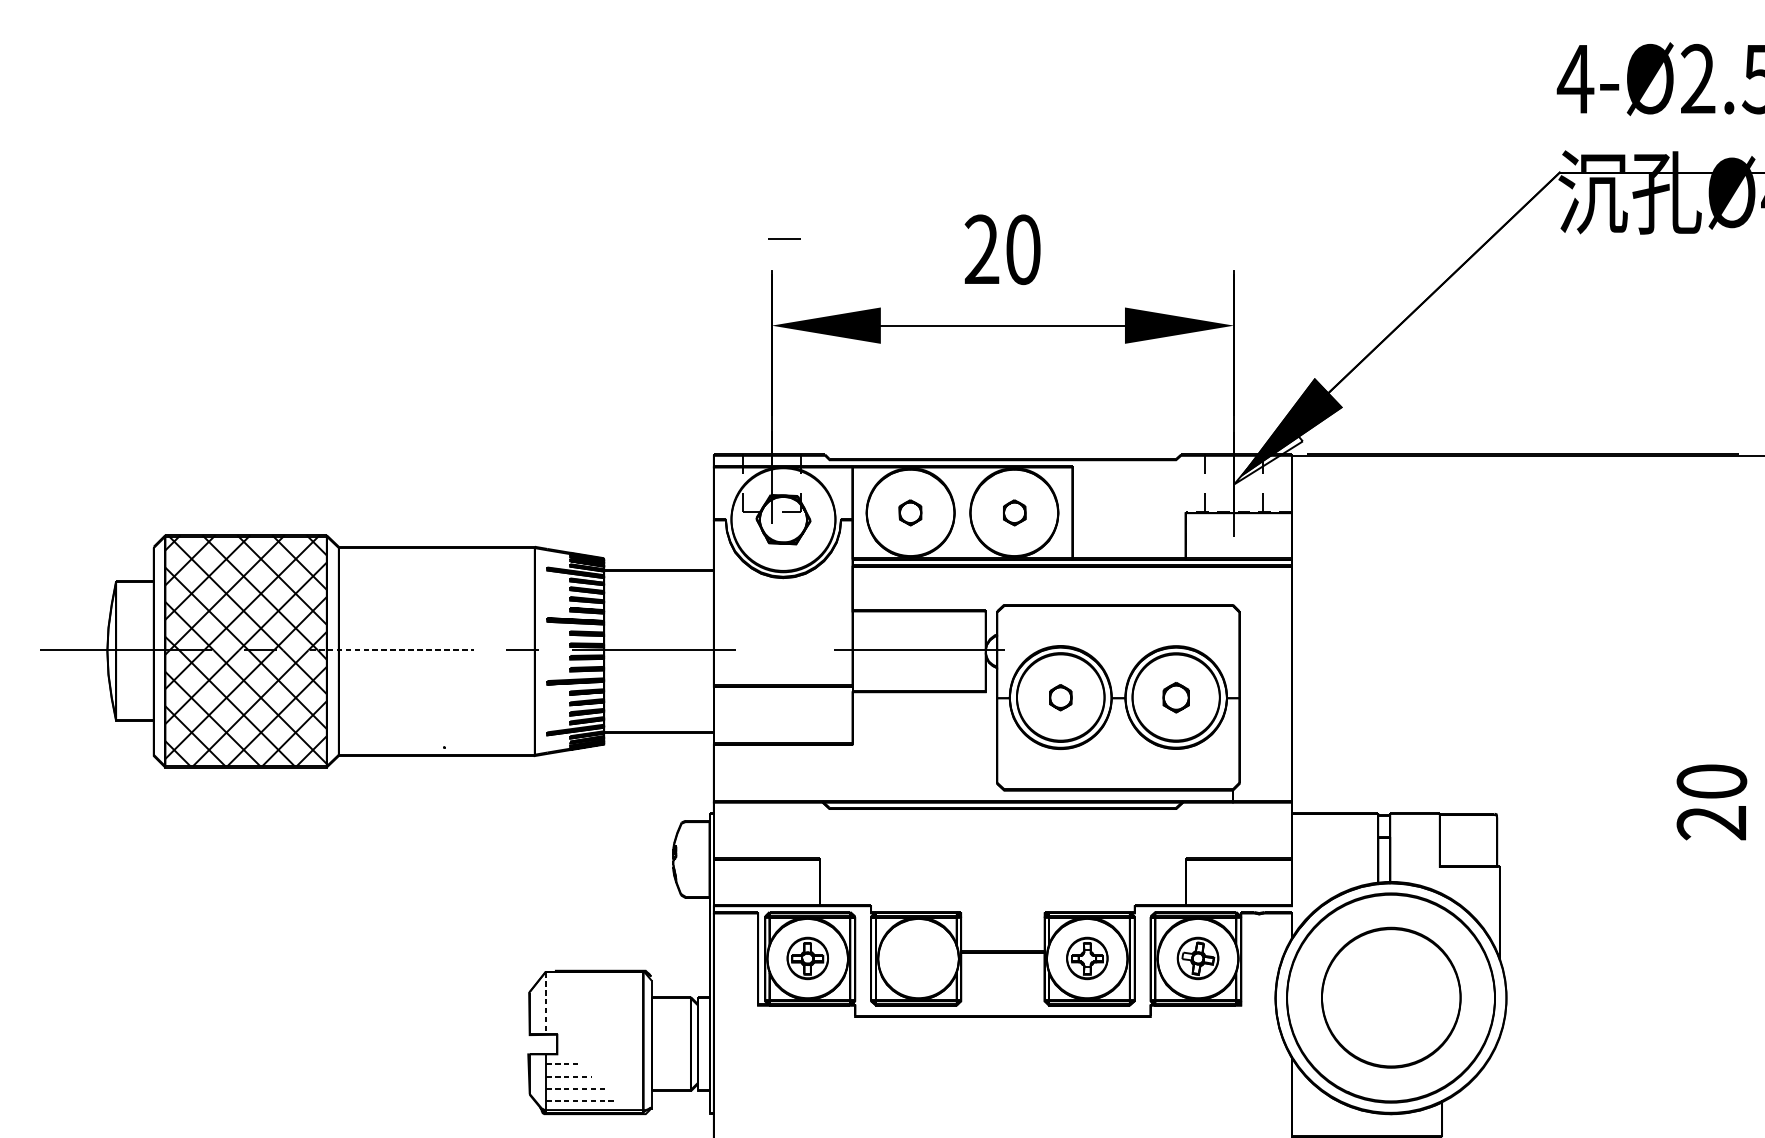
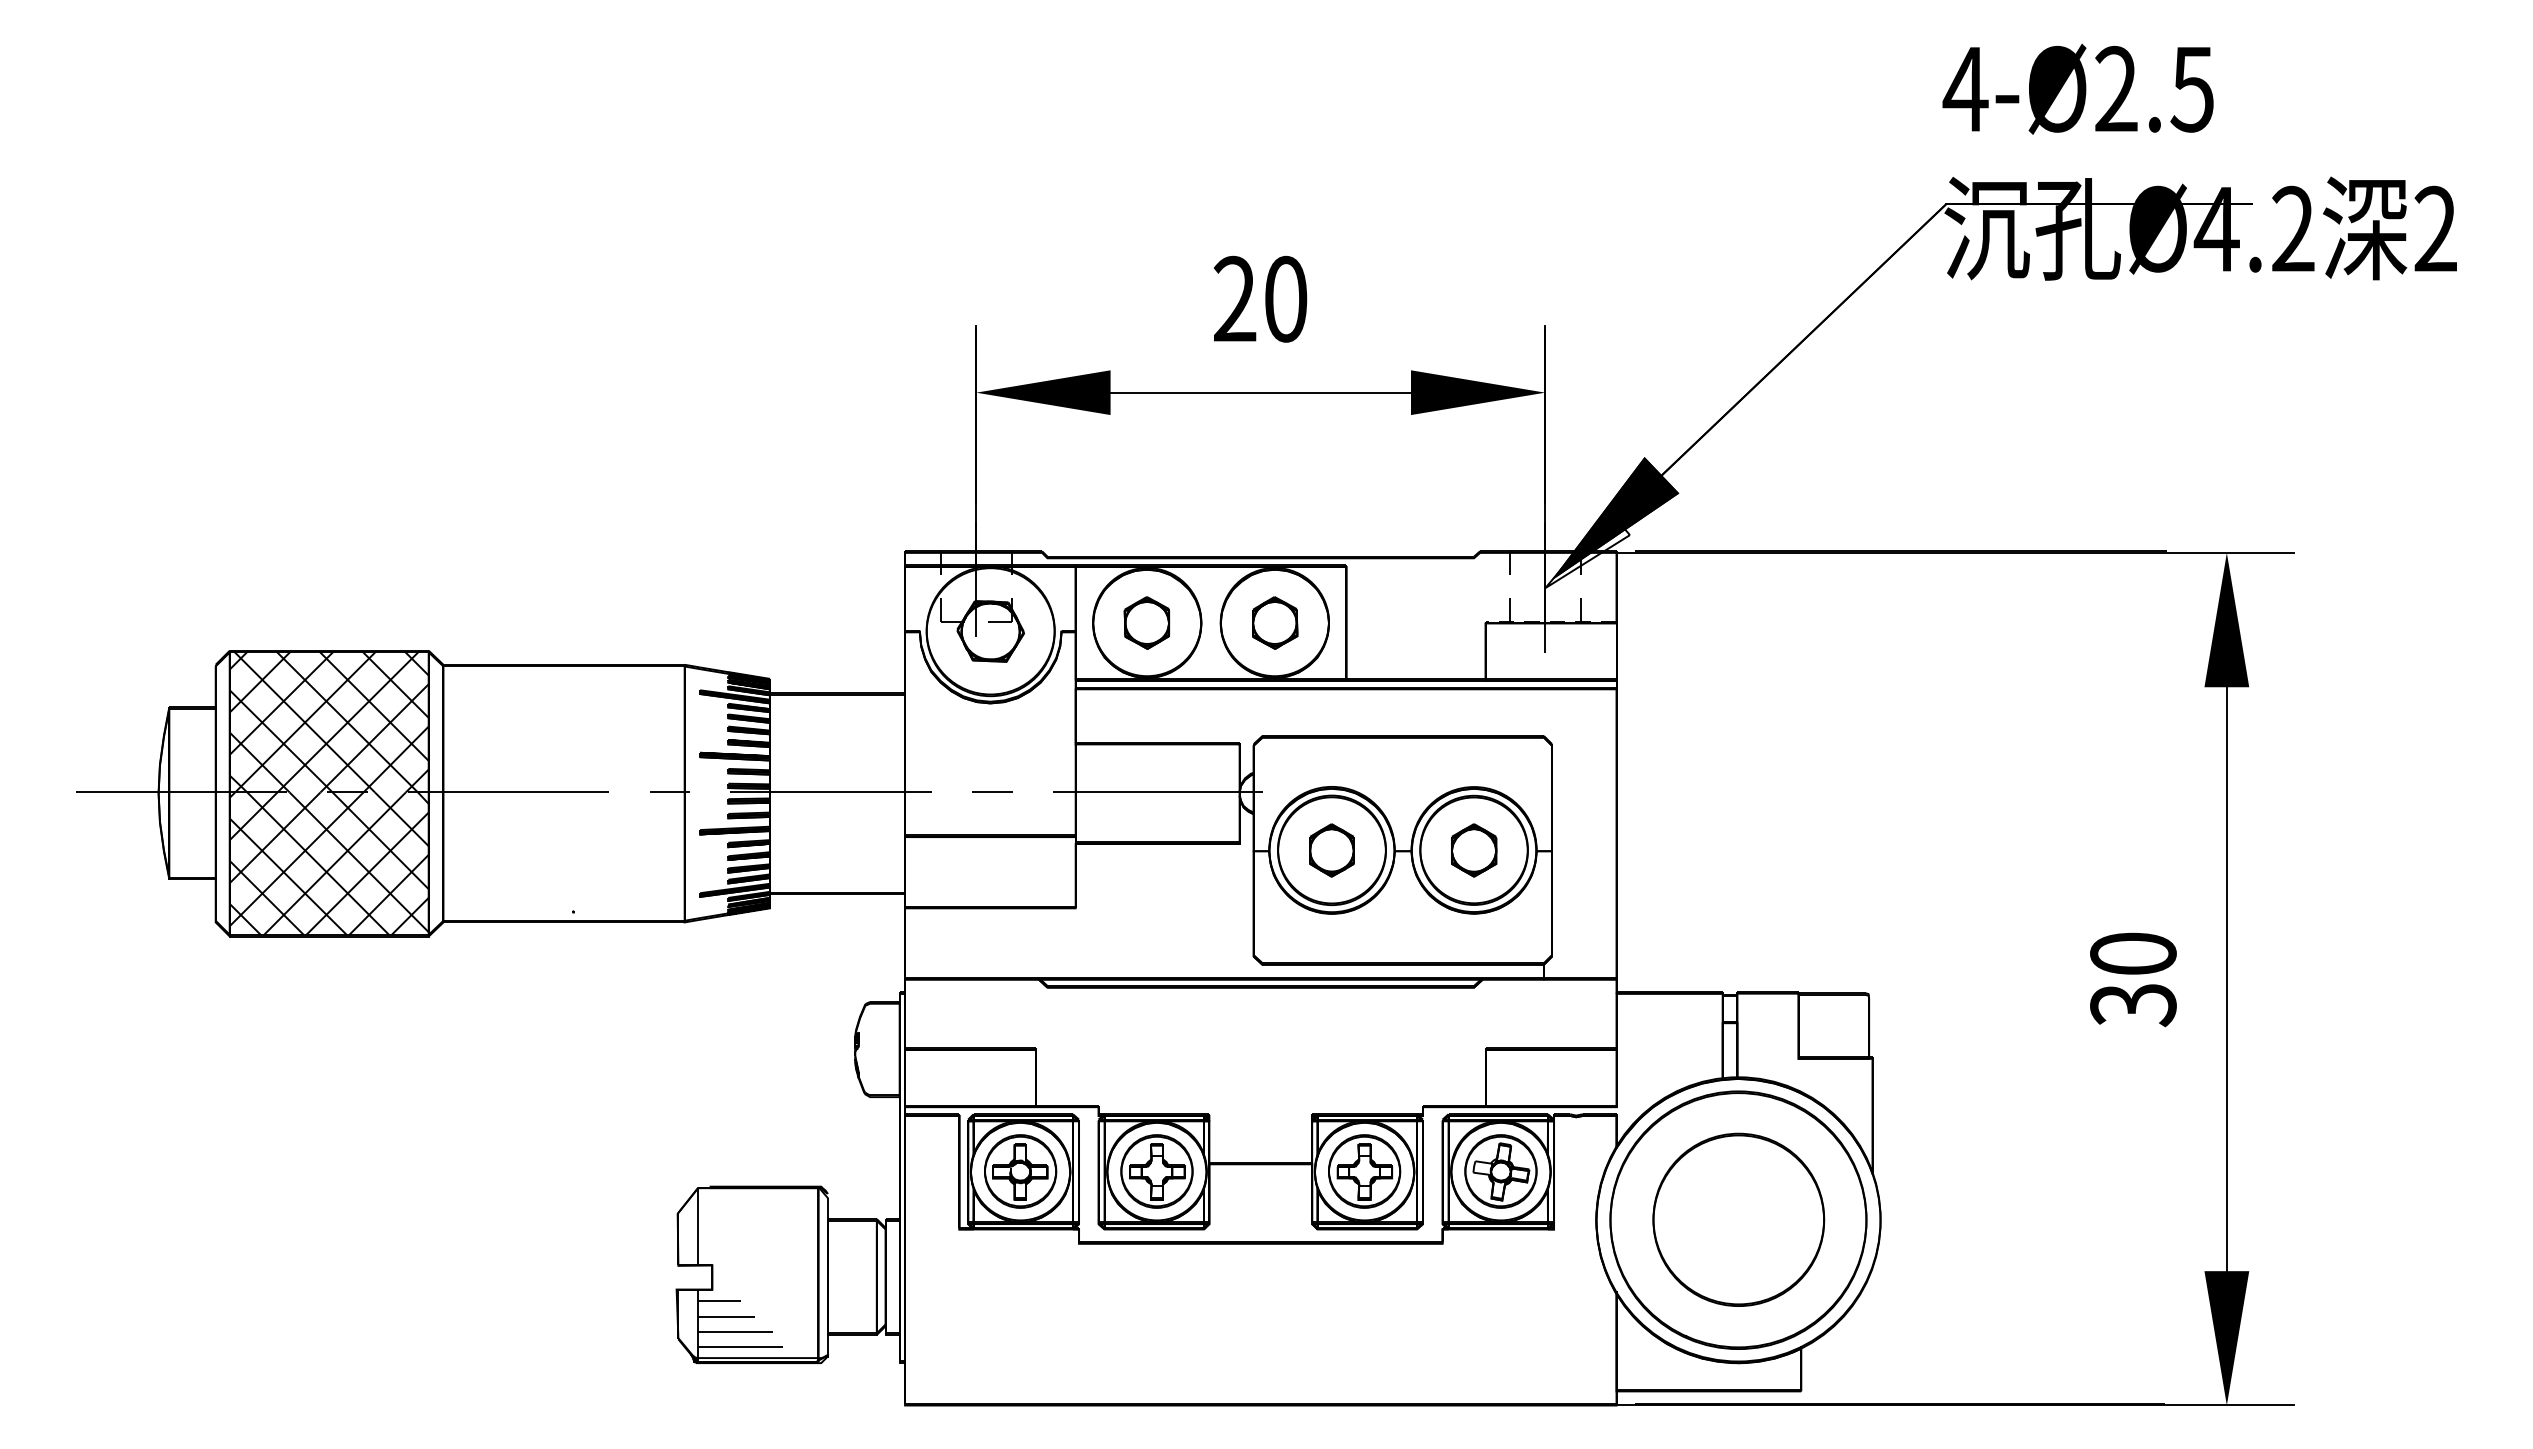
line: (784, 238) -> (992, 791), moved
part: (910, 512) -> (1146, 622), size x1.67
part: (1014, 512) -> (1275, 622), size x1.67
line: (391, 650) -> (508, 792), dashed -> solid
part: (1060, 697) -> (1331, 850), size x1.67
part: (1176, 697) -> (1474, 850), size x1.43
text: (1711, 823) -> (2133, 1005), 20 -> 30
part: (807, 958) -> (1020, 1171), size x1.43
part: (918, 958) -> (1156, 1171), added
part: (1087, 958) -> (1364, 1171), size x1.43
part: (1197, 958) -> (1500, 1171), size x1.43
line: (546, 1003) -> (698, 1227), dashed -> solid
line: (563, 1064) -> (720, 1301), dashed -> solid
line: (569, 1076) -> (727, 1316), dashed -> solid
line: (576, 1088) -> (736, 1331), dashed -> solid
line: (580, 1100) -> (741, 1346), dashed -> solid

